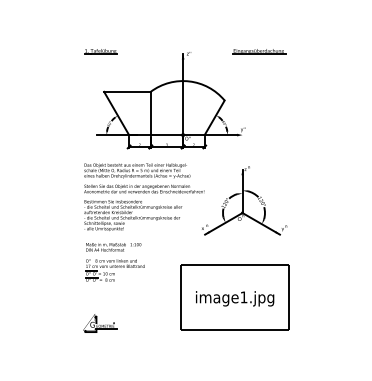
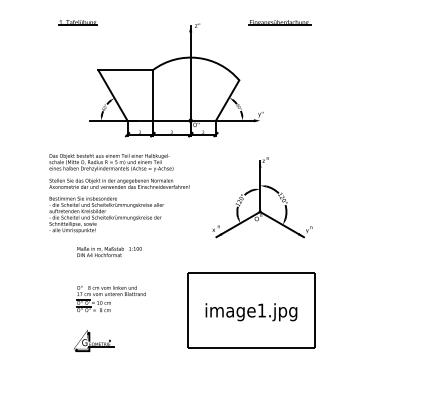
part: (100, 51) -> (77, 23), moved
text: (144, 196) -> (119, 192), moved
part: (114, 270) -> (110, 299), moved

